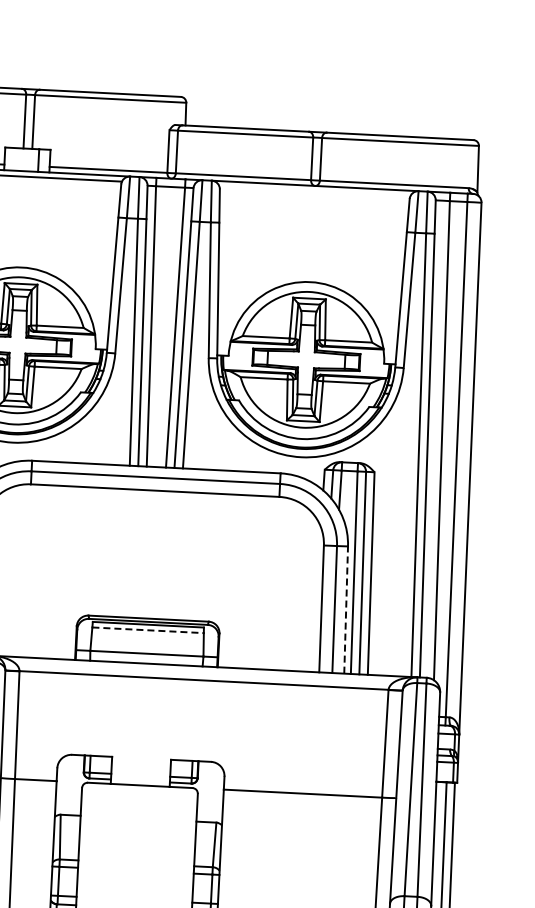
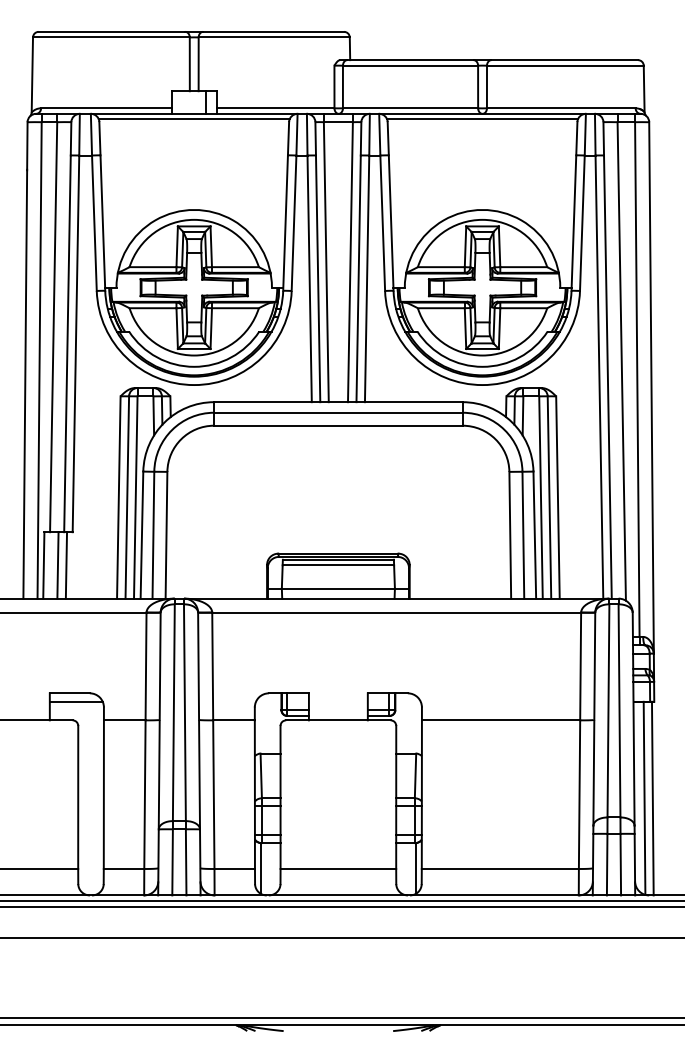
line: (314, 191) -> (482, 119), added
line: (345, 610) -> (534, 535), dashed -> solid
line: (148, 630) -> (338, 565), dashed -> solid

